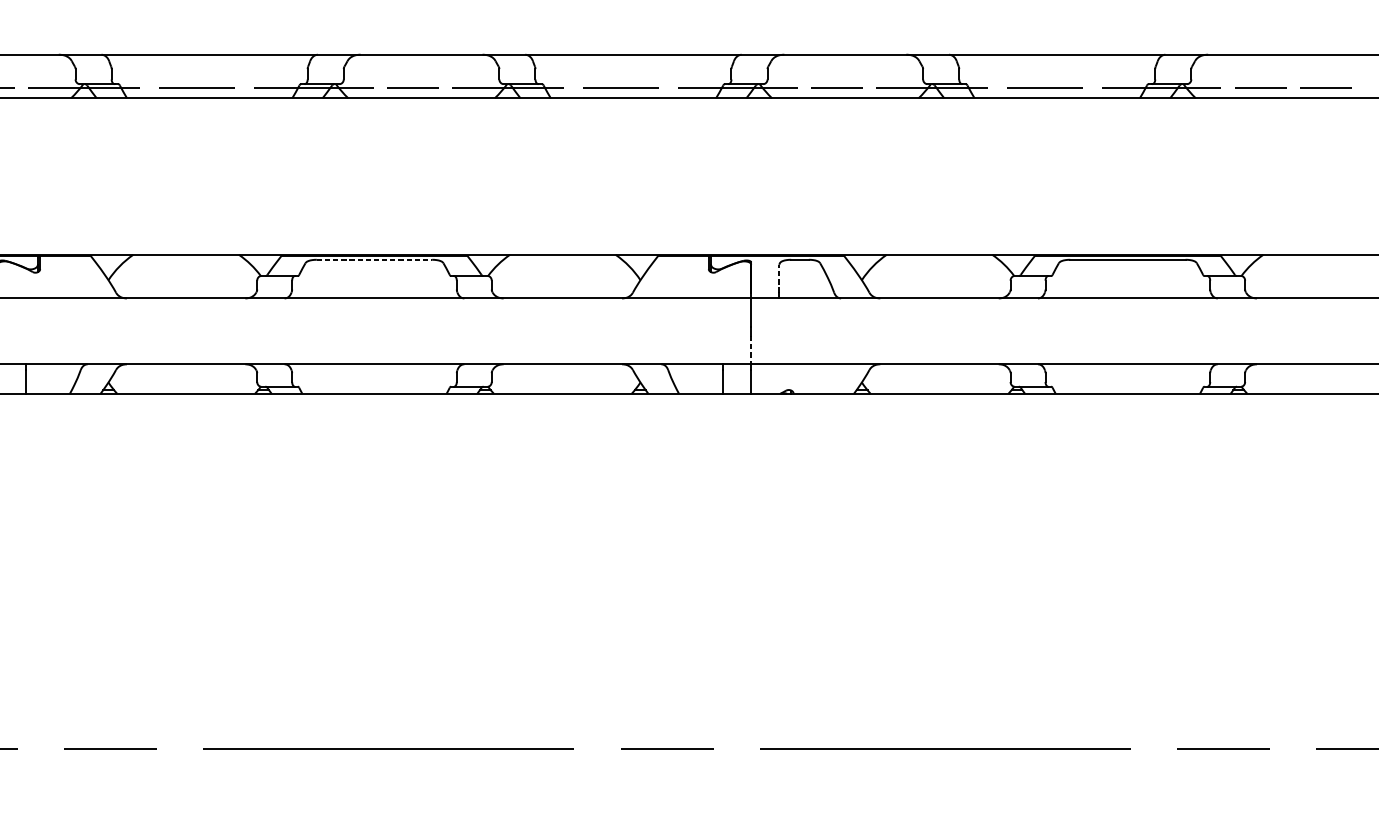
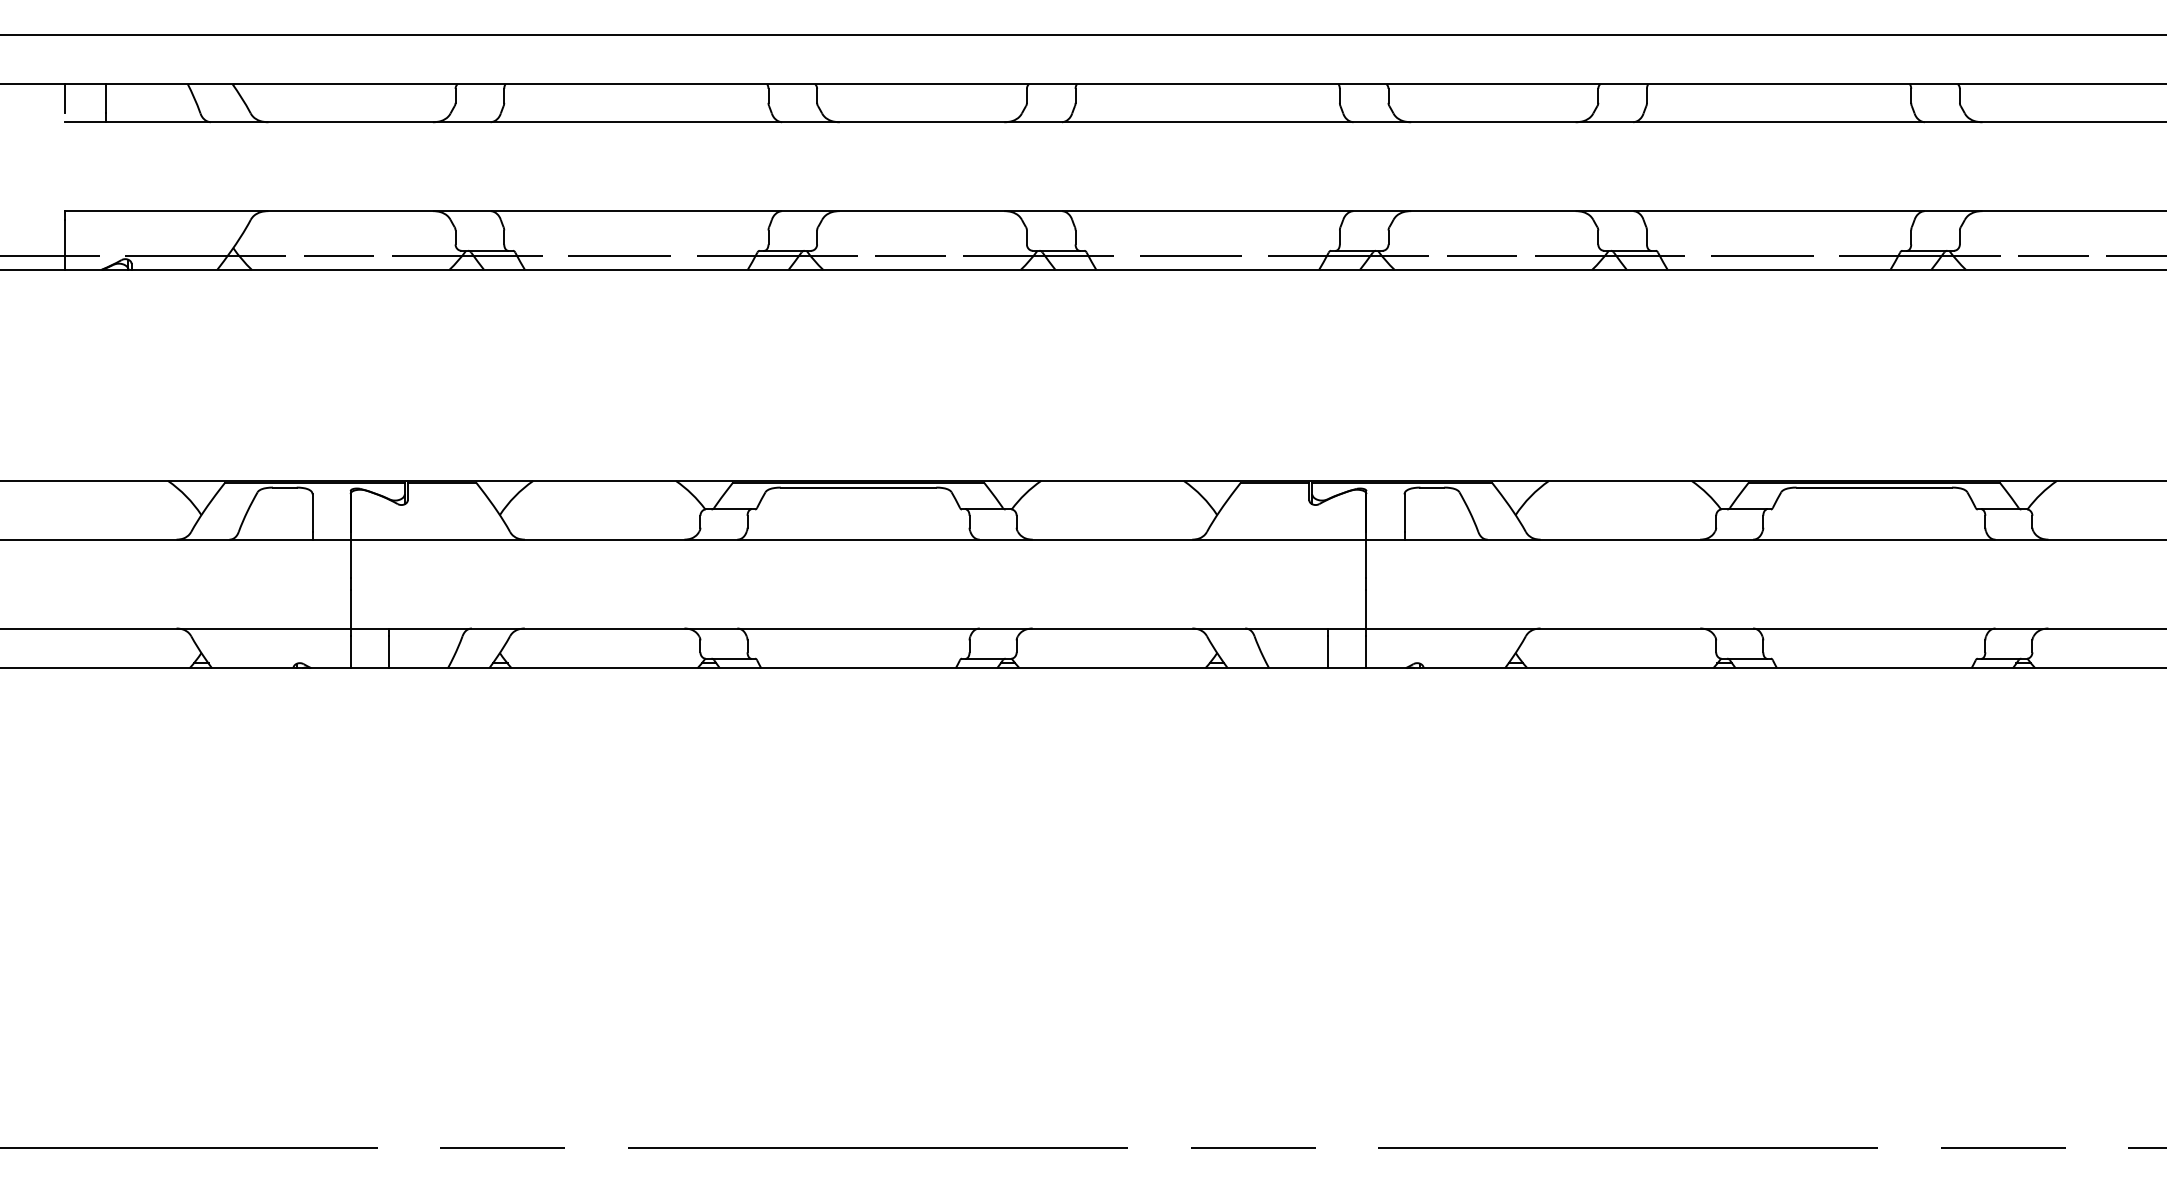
line: (374, 259) -> (858, 487), dashed -> solid
line: (779, 279) -> (1404, 513), dashed -> solid
line: (751, 350) -> (1366, 609), dashed -> solid

